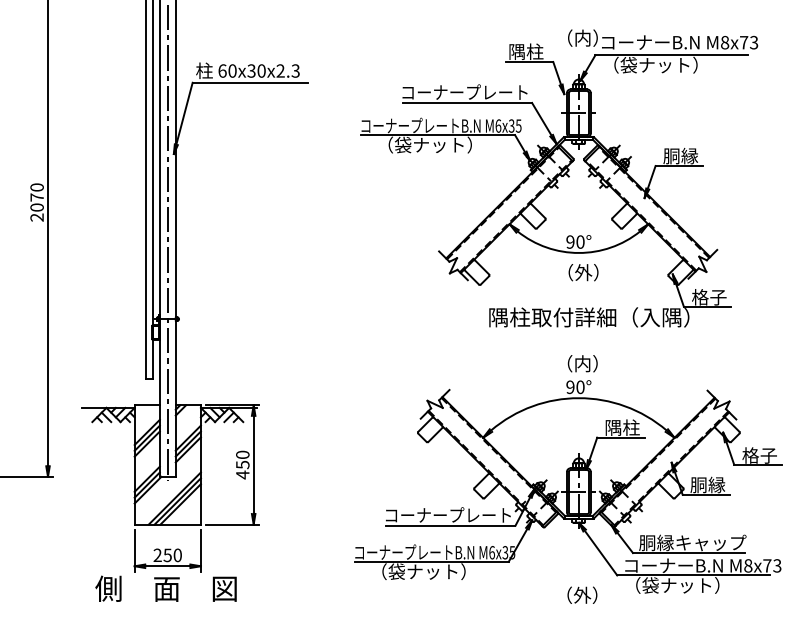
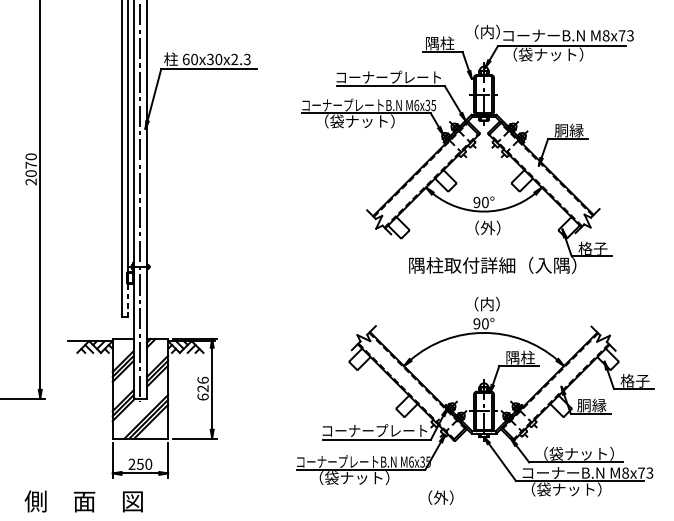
line: (152, 359) -> (127, 300), solid -> dashed
text: (242, 464) -> (202, 388), 450 -> 626
text: (692, 542) -> (578, 453), 胴縁キャップ -> （袋ナット）
text: (165, 588) -> (83, 501), moved
text: (582, 594) -> (441, 497), moved

